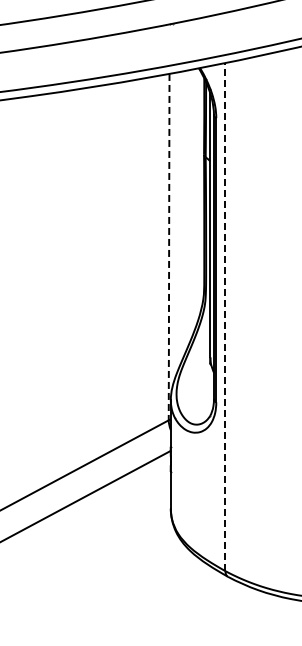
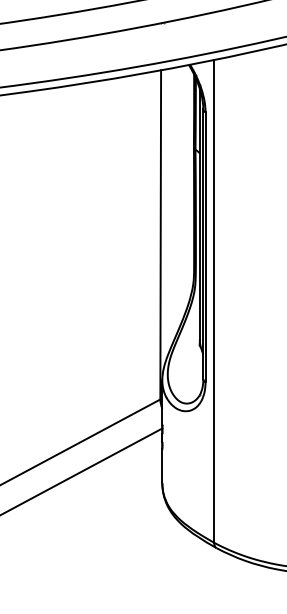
line: (169, 247) -> (161, 235), dashed -> solid
line: (225, 316) -> (214, 300), dashed -> solid

